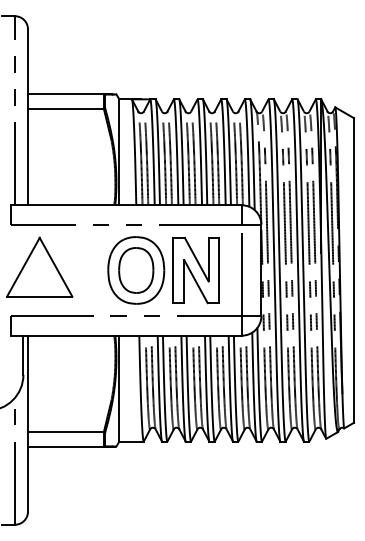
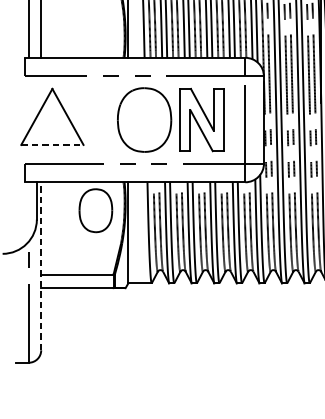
part: (136, 270) -> (96, 210), moved
line: (39, 296) -> (52, 144), solid -> dashed
line: (27, 423) -> (40, 266), solid -> dashed

